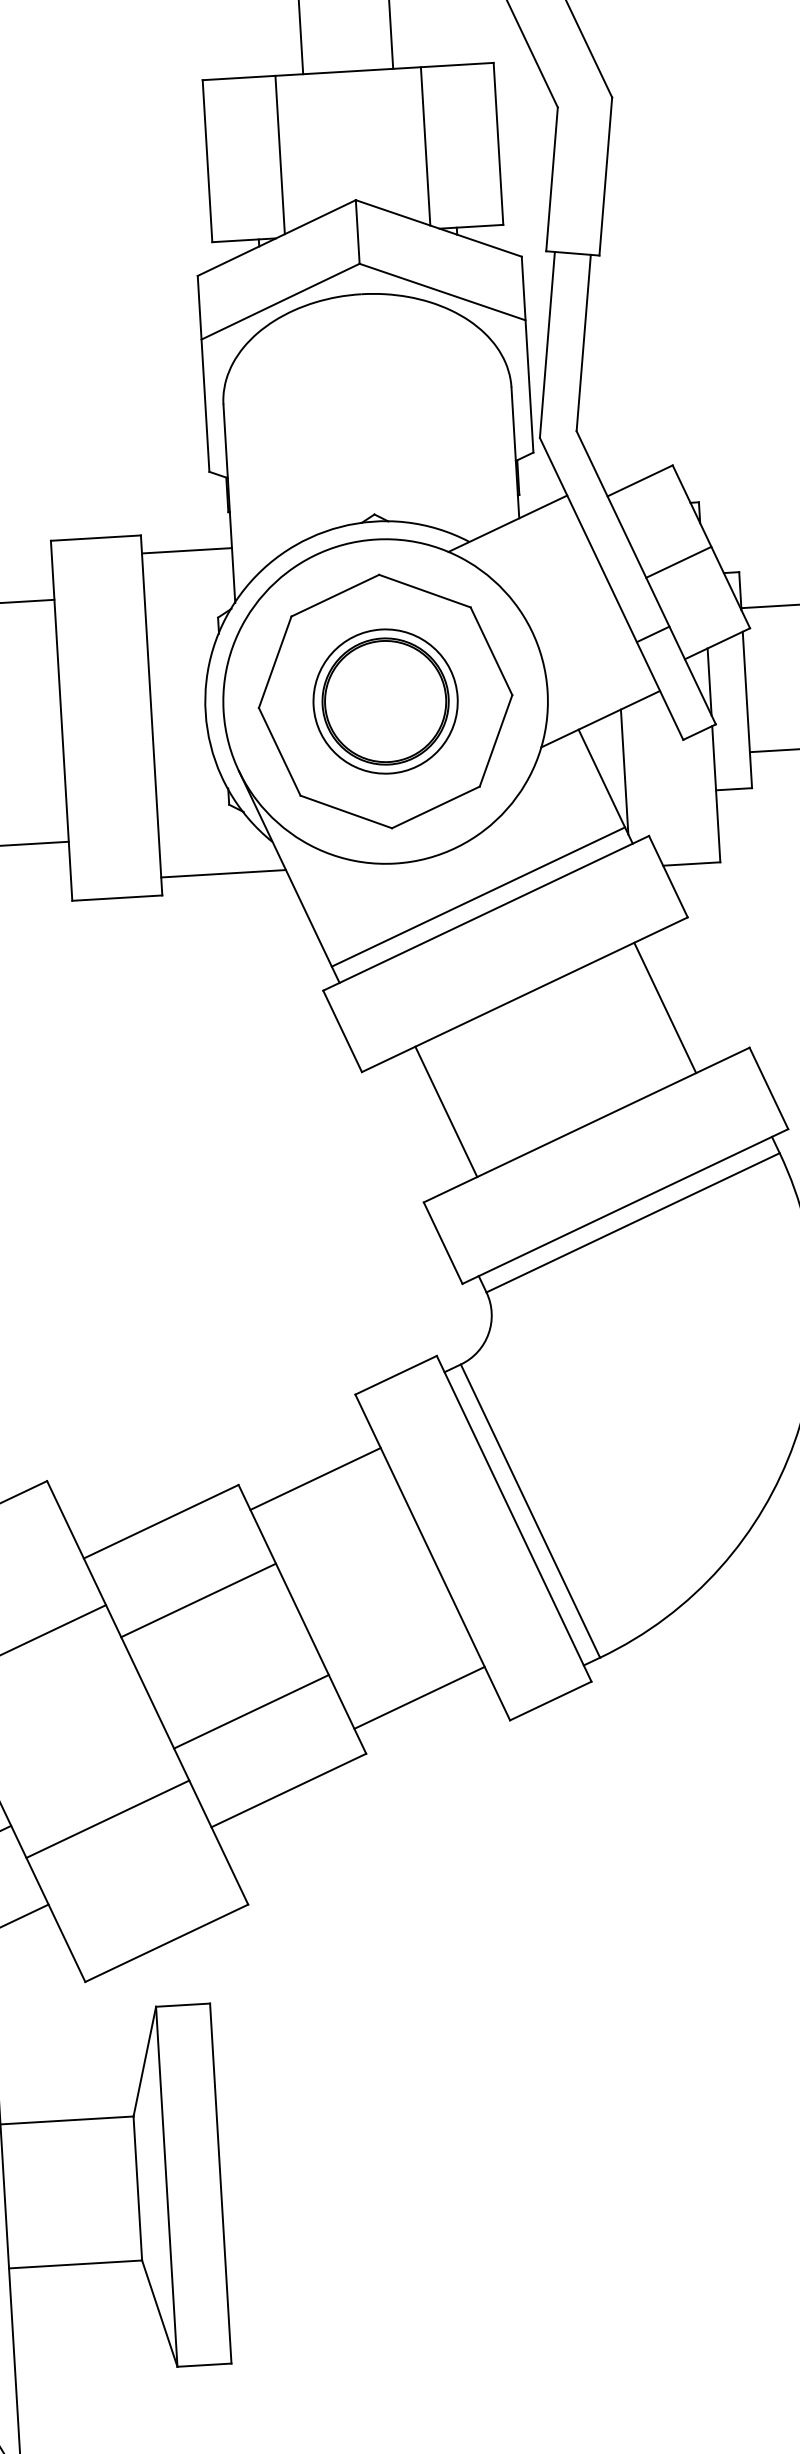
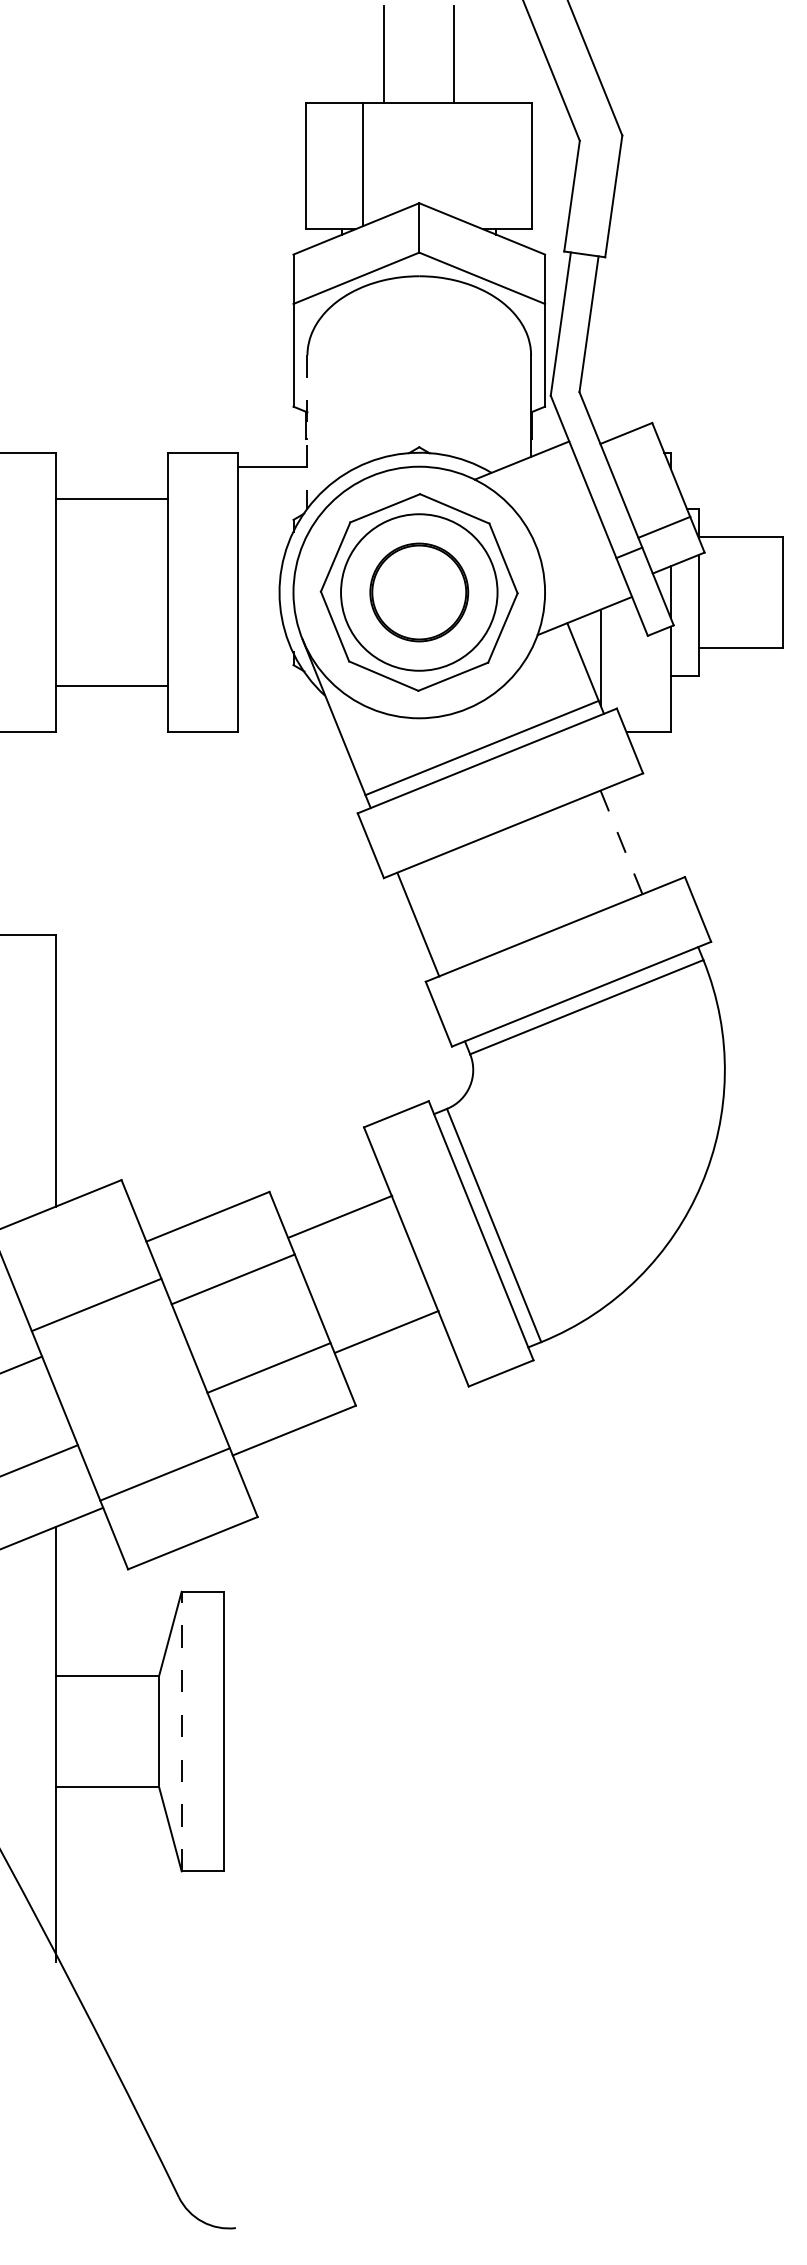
line: (425, 145) -> (475, 164), removed
line: (229, 504) -> (307, 432), solid -> dashed
line: (678, 561) -> (664, 526), moved
circle: (385, 701) -> (419, 592), size x1.4
line: (222, 874) -> (285, 718), removed
line: (665, 1008) -> (621, 842), solid -> dashed
line: (446, 1111) -> (418, 924), moved
line: (315, 1478) -> (340, 1216), moved
line: (419, 1697) -> (386, 1331), moved
line: (107, 1819) -> (164, 1474), moved
line: (166, 2186) -> (181, 1731), solid -> dashed

